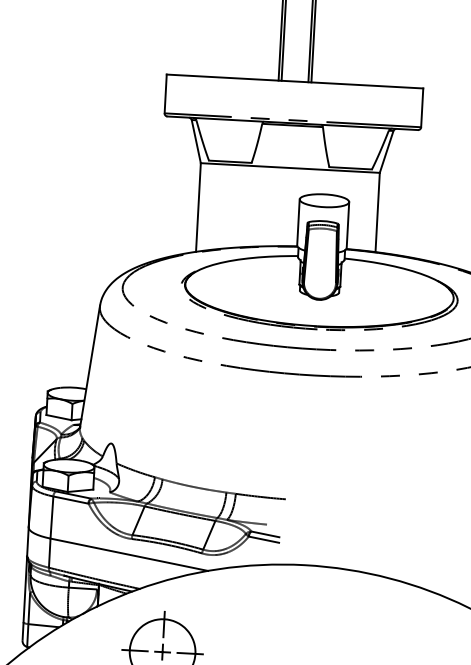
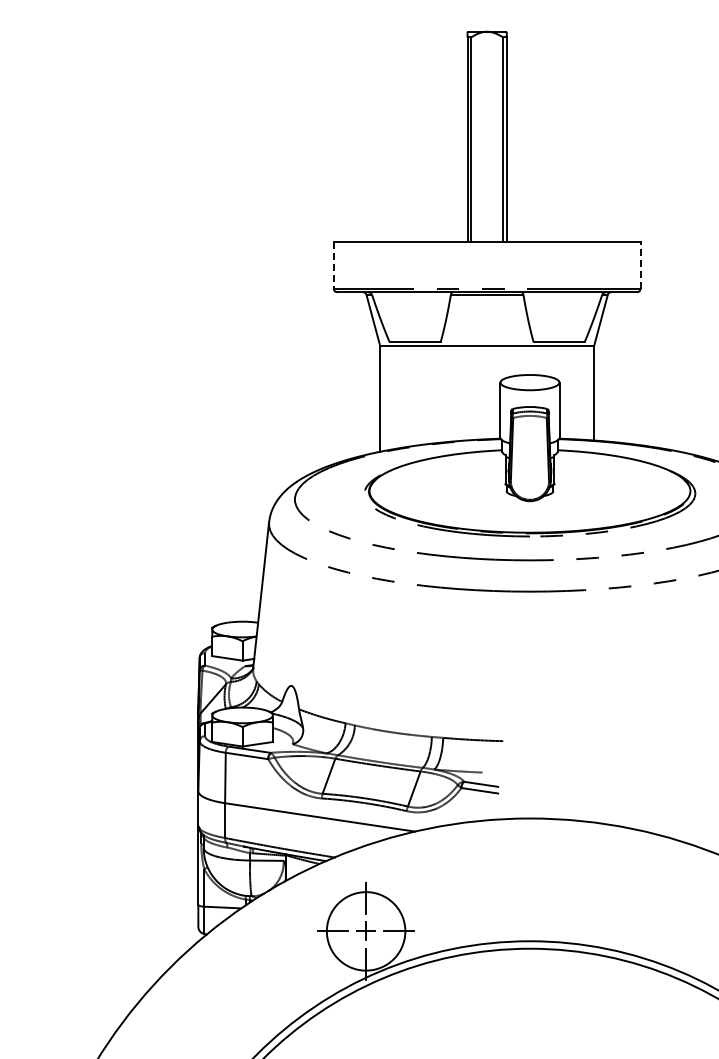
line: (165, 93) -> (333, 265), solid -> dashed
line: (422, 107) -> (640, 264), solid -> dashed

